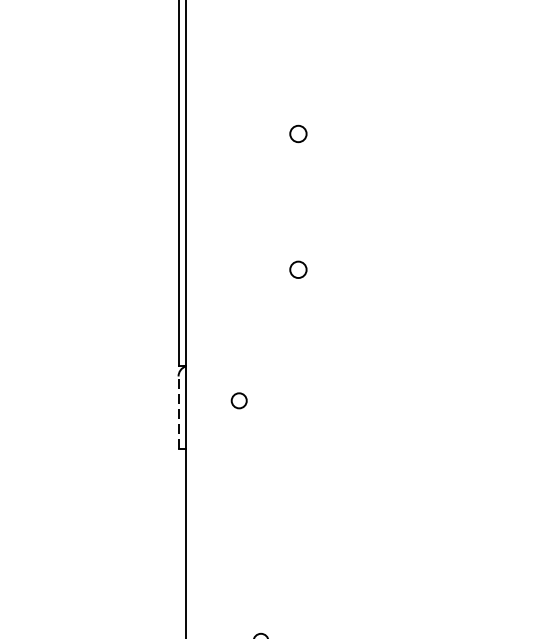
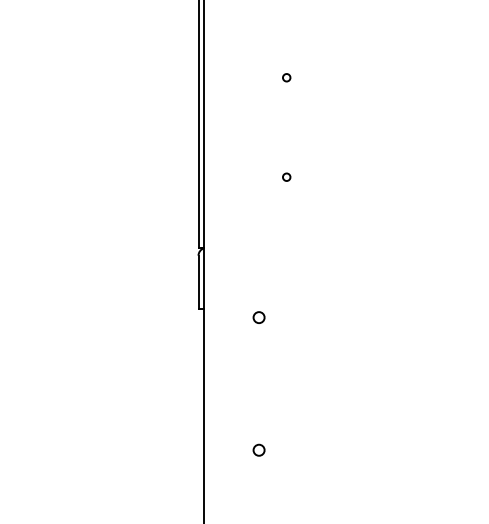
circle: (298, 133) -> (286, 77), size x0.62
circle: (298, 268) -> (286, 176), size x0.62
circle: (238, 400) -> (258, 317), moved
line: (178, 412) -> (198, 282), dashed -> solid

